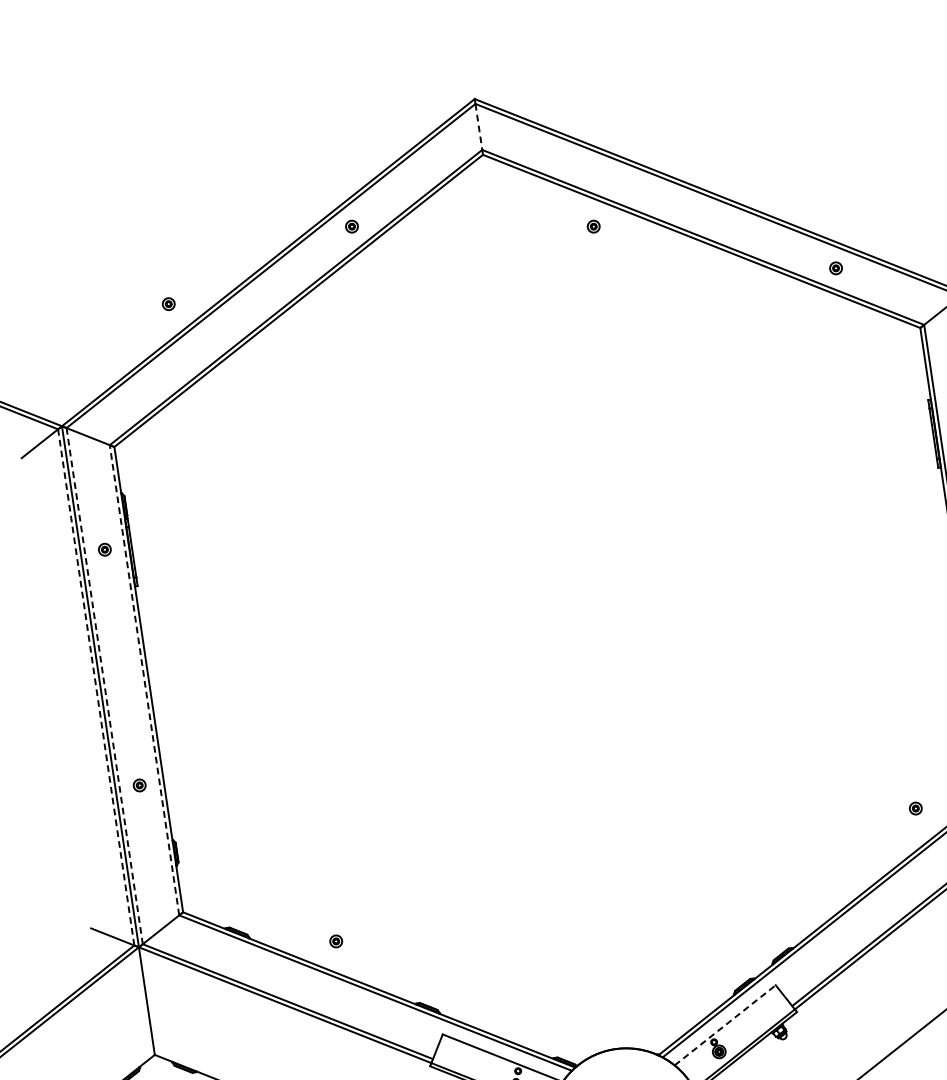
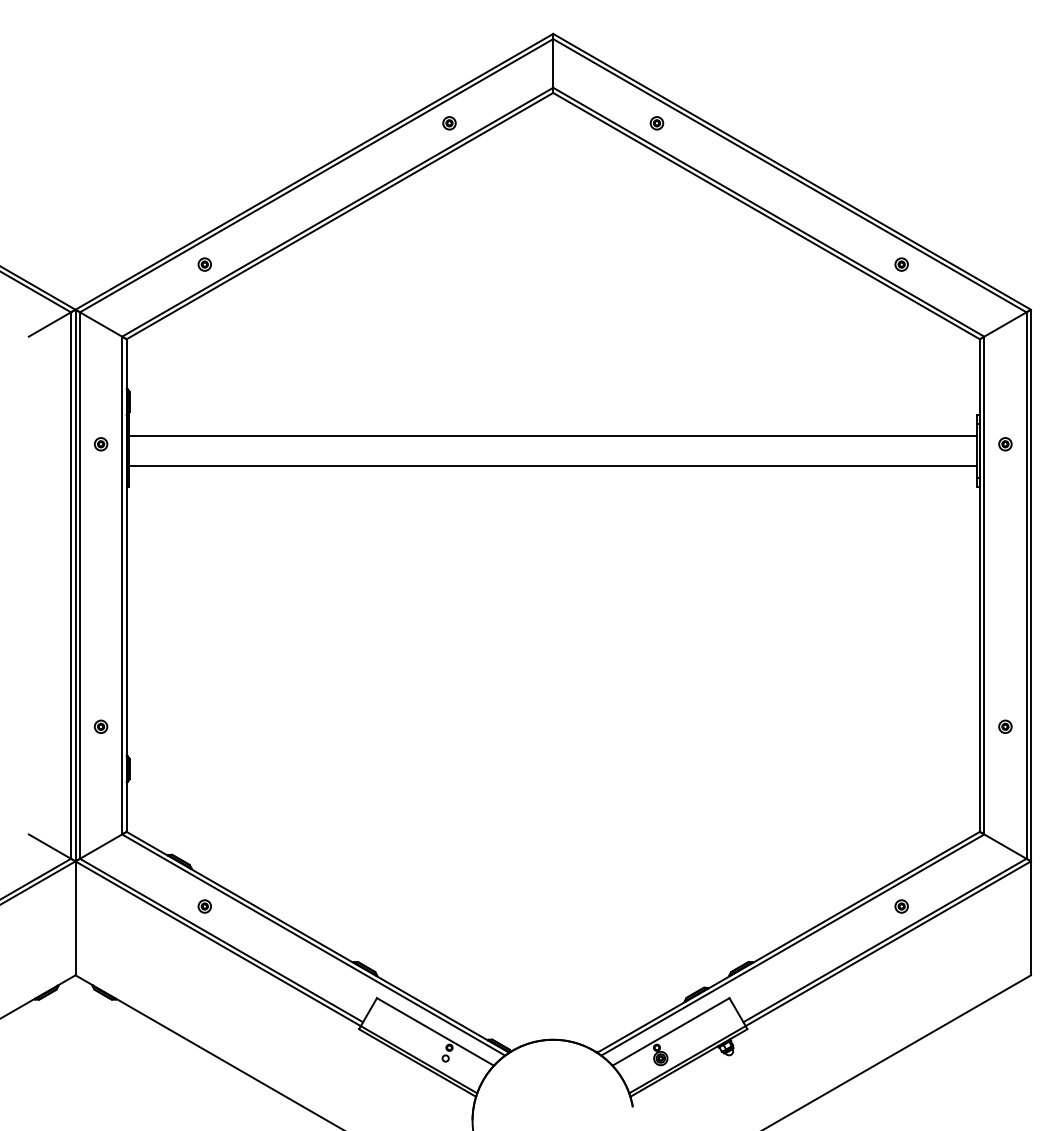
line: (479, 126) -> (553, 63), dashed -> solid
part: (351, 226) -> (449, 123), moved
part: (593, 226) -> (656, 123), moved
part: (168, 304) -> (204, 264), moved
line: (531, 478) -> (553, 435), added
line: (535, 507) -> (553, 466), added
line: (144, 680) -> (122, 585), dashed -> solid
line: (105, 686) -> (80, 586), dashed -> solid
line: (96, 687) -> (71, 585), dashed -> solid
part: (139, 785) -> (100, 726), moved
part: (915, 808) -> (901, 906), moved
part: (335, 941) -> (204, 906), moved
line: (725, 1024) -> (671, 1031), dashed -> solid

